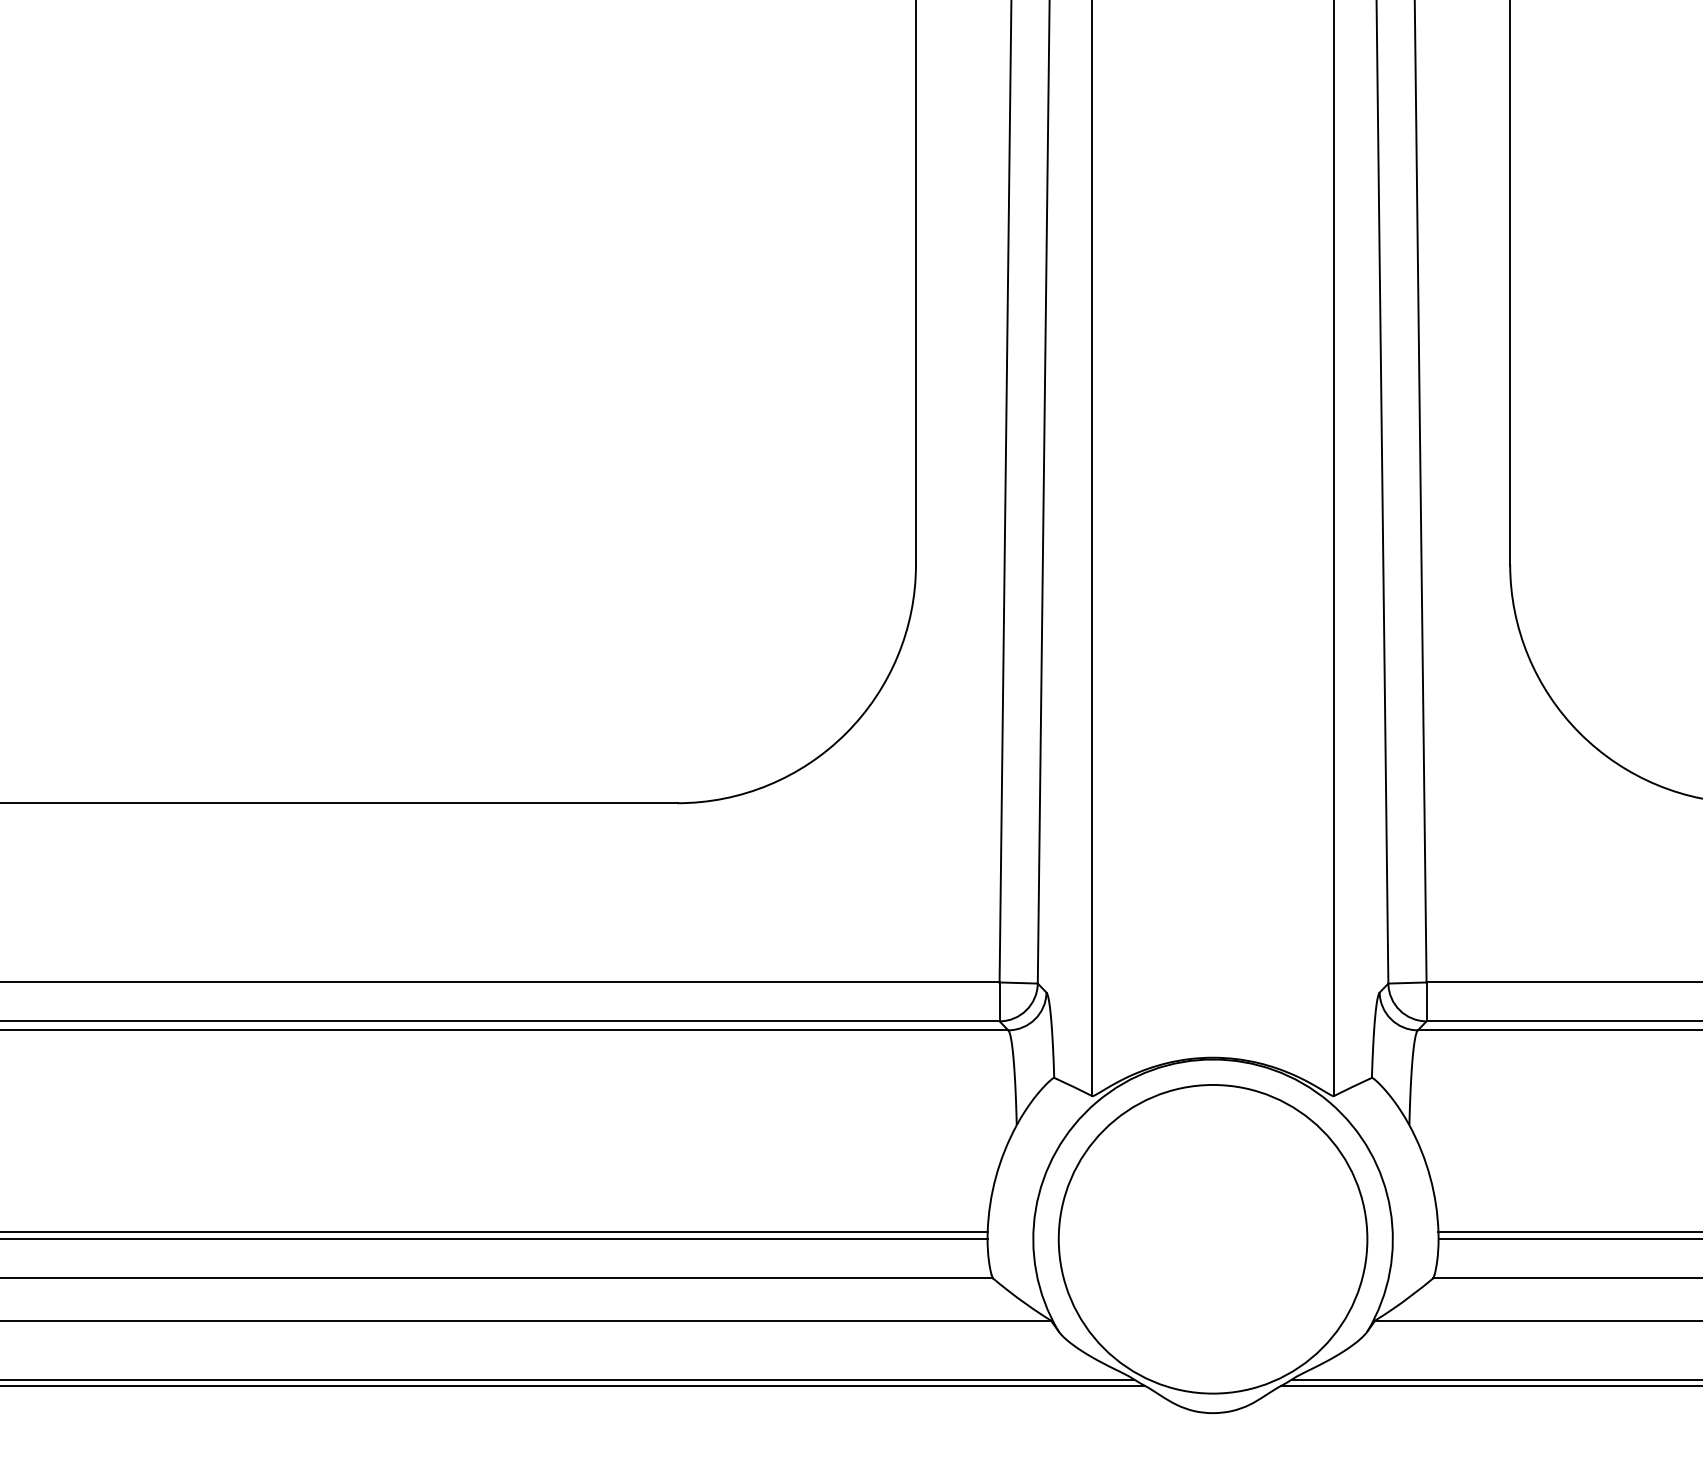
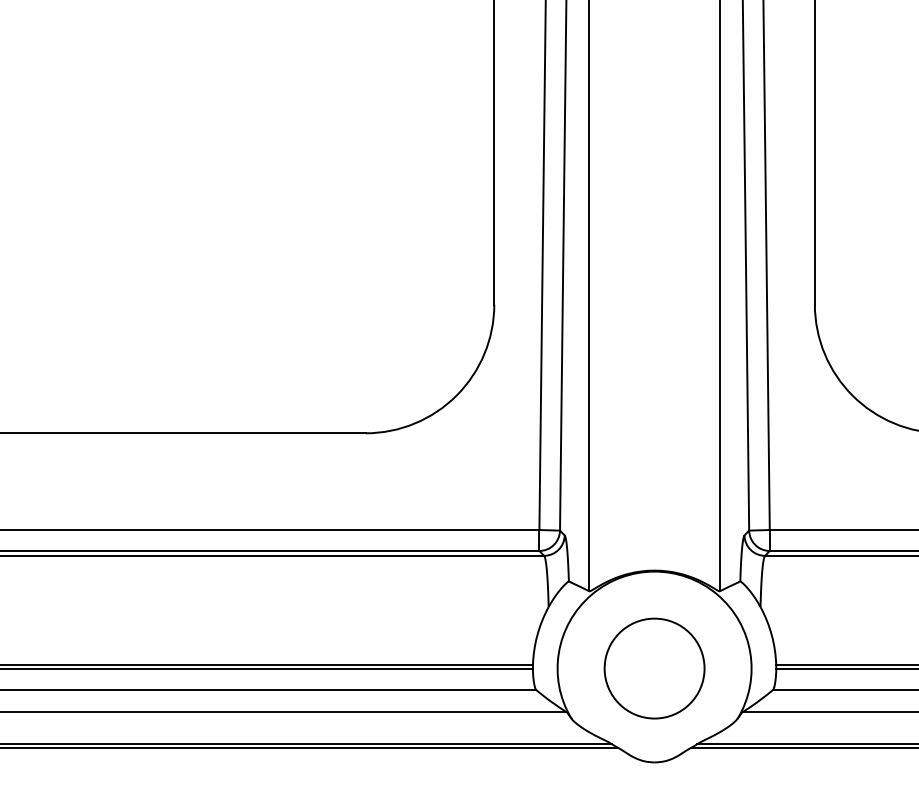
circle: (1212, 1239) -> (654, 668), size x0.6

